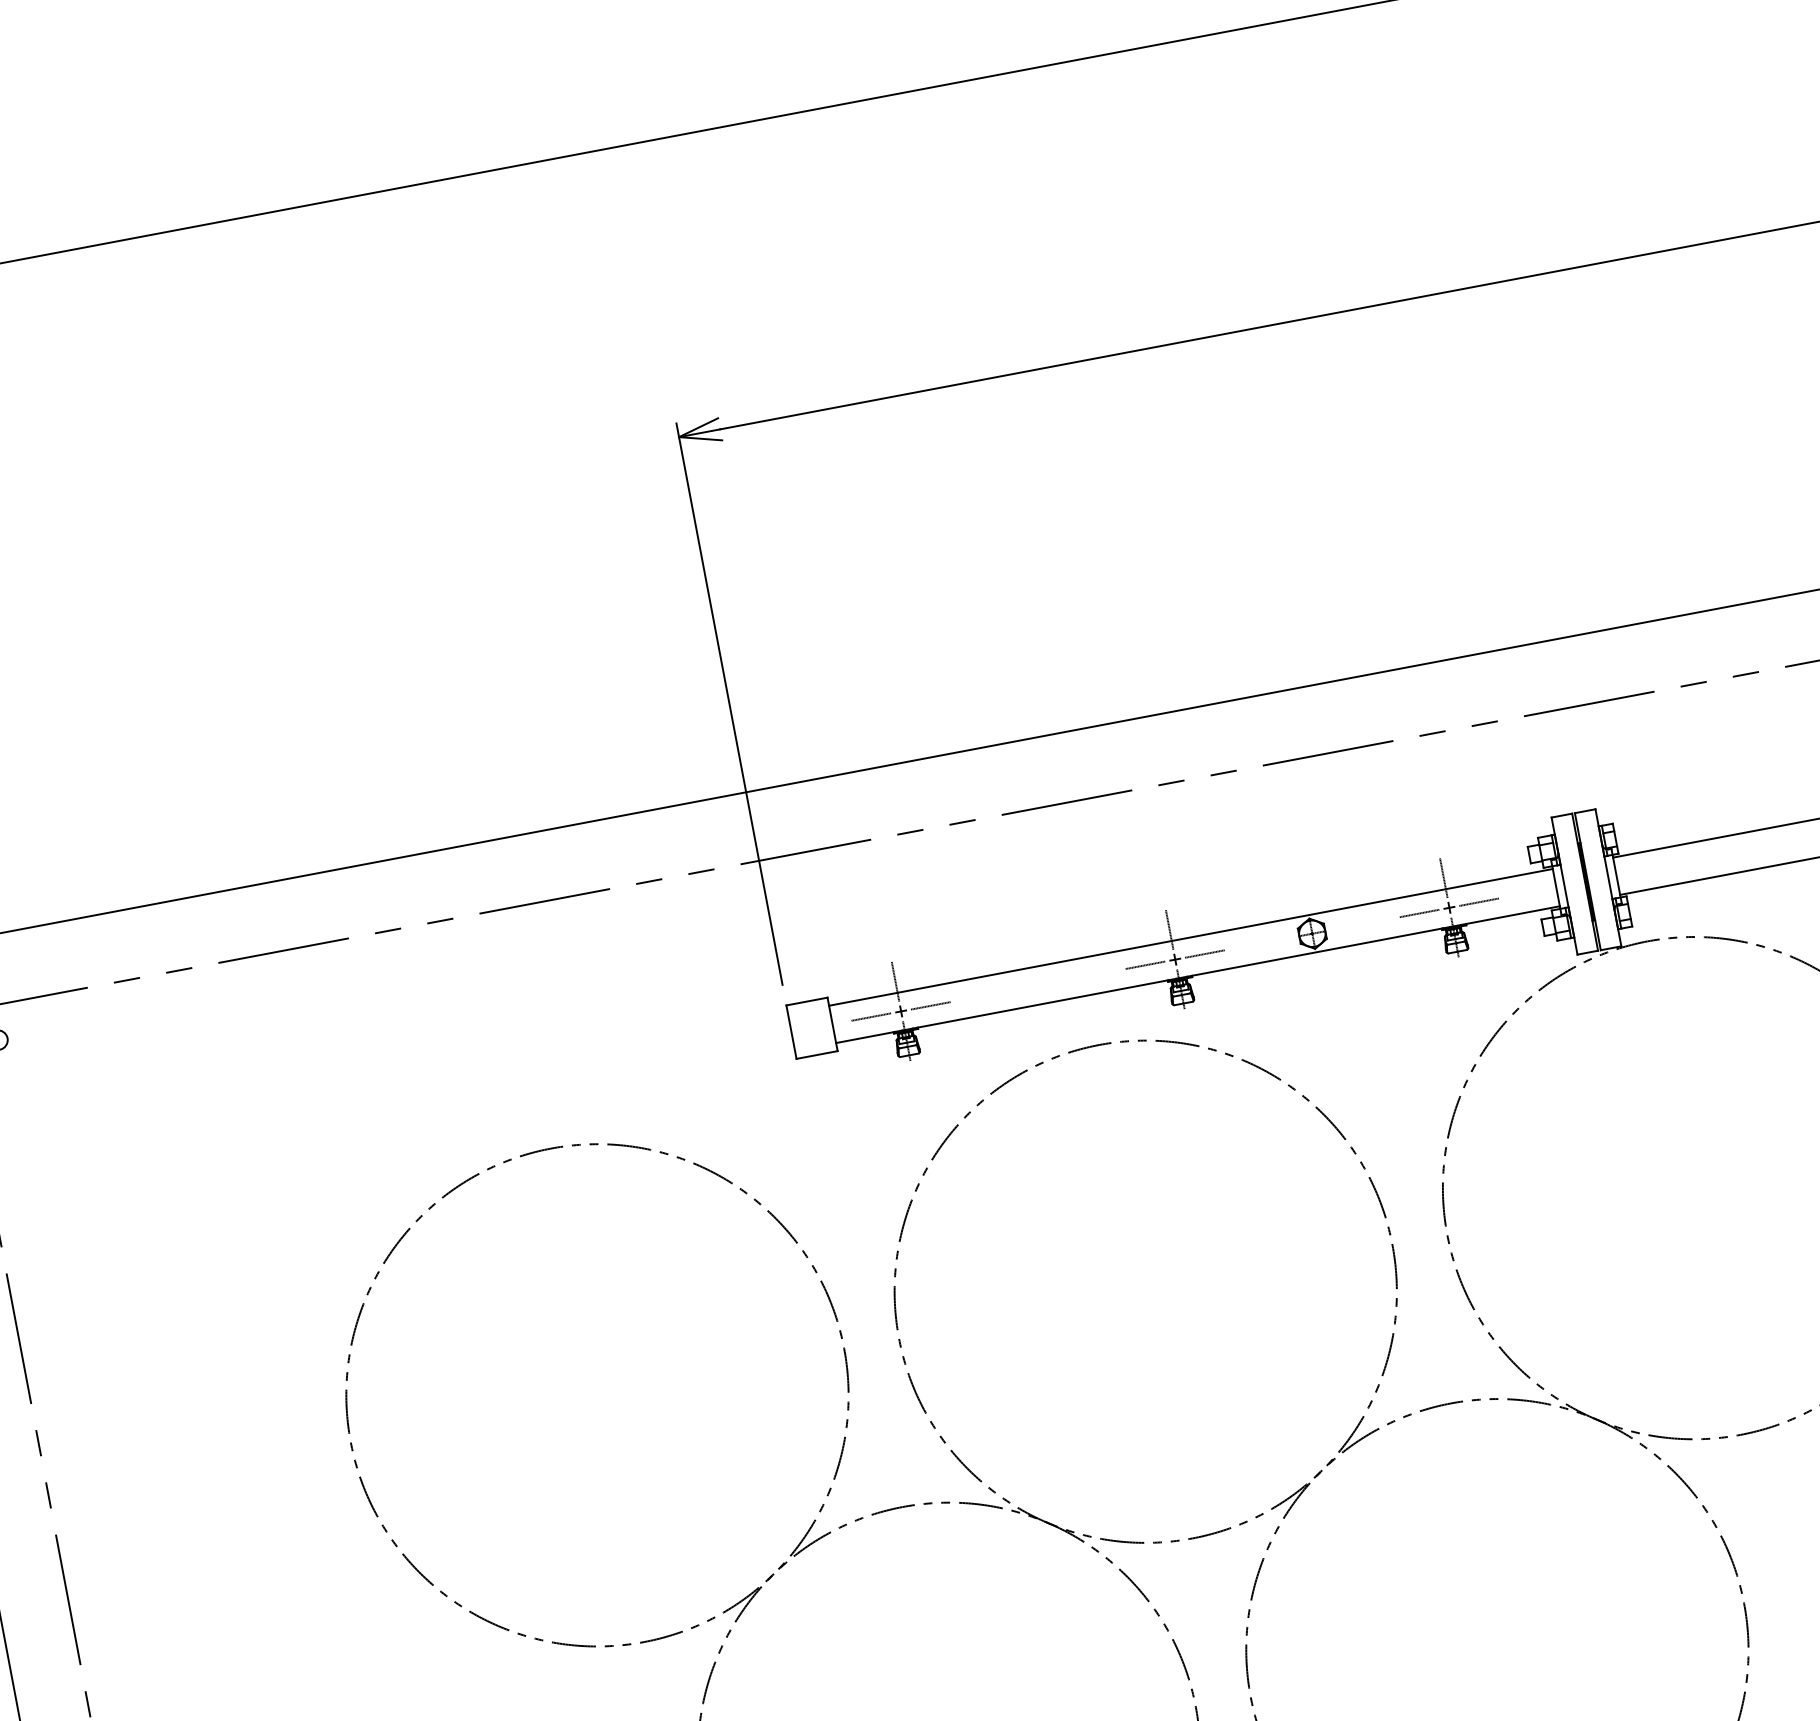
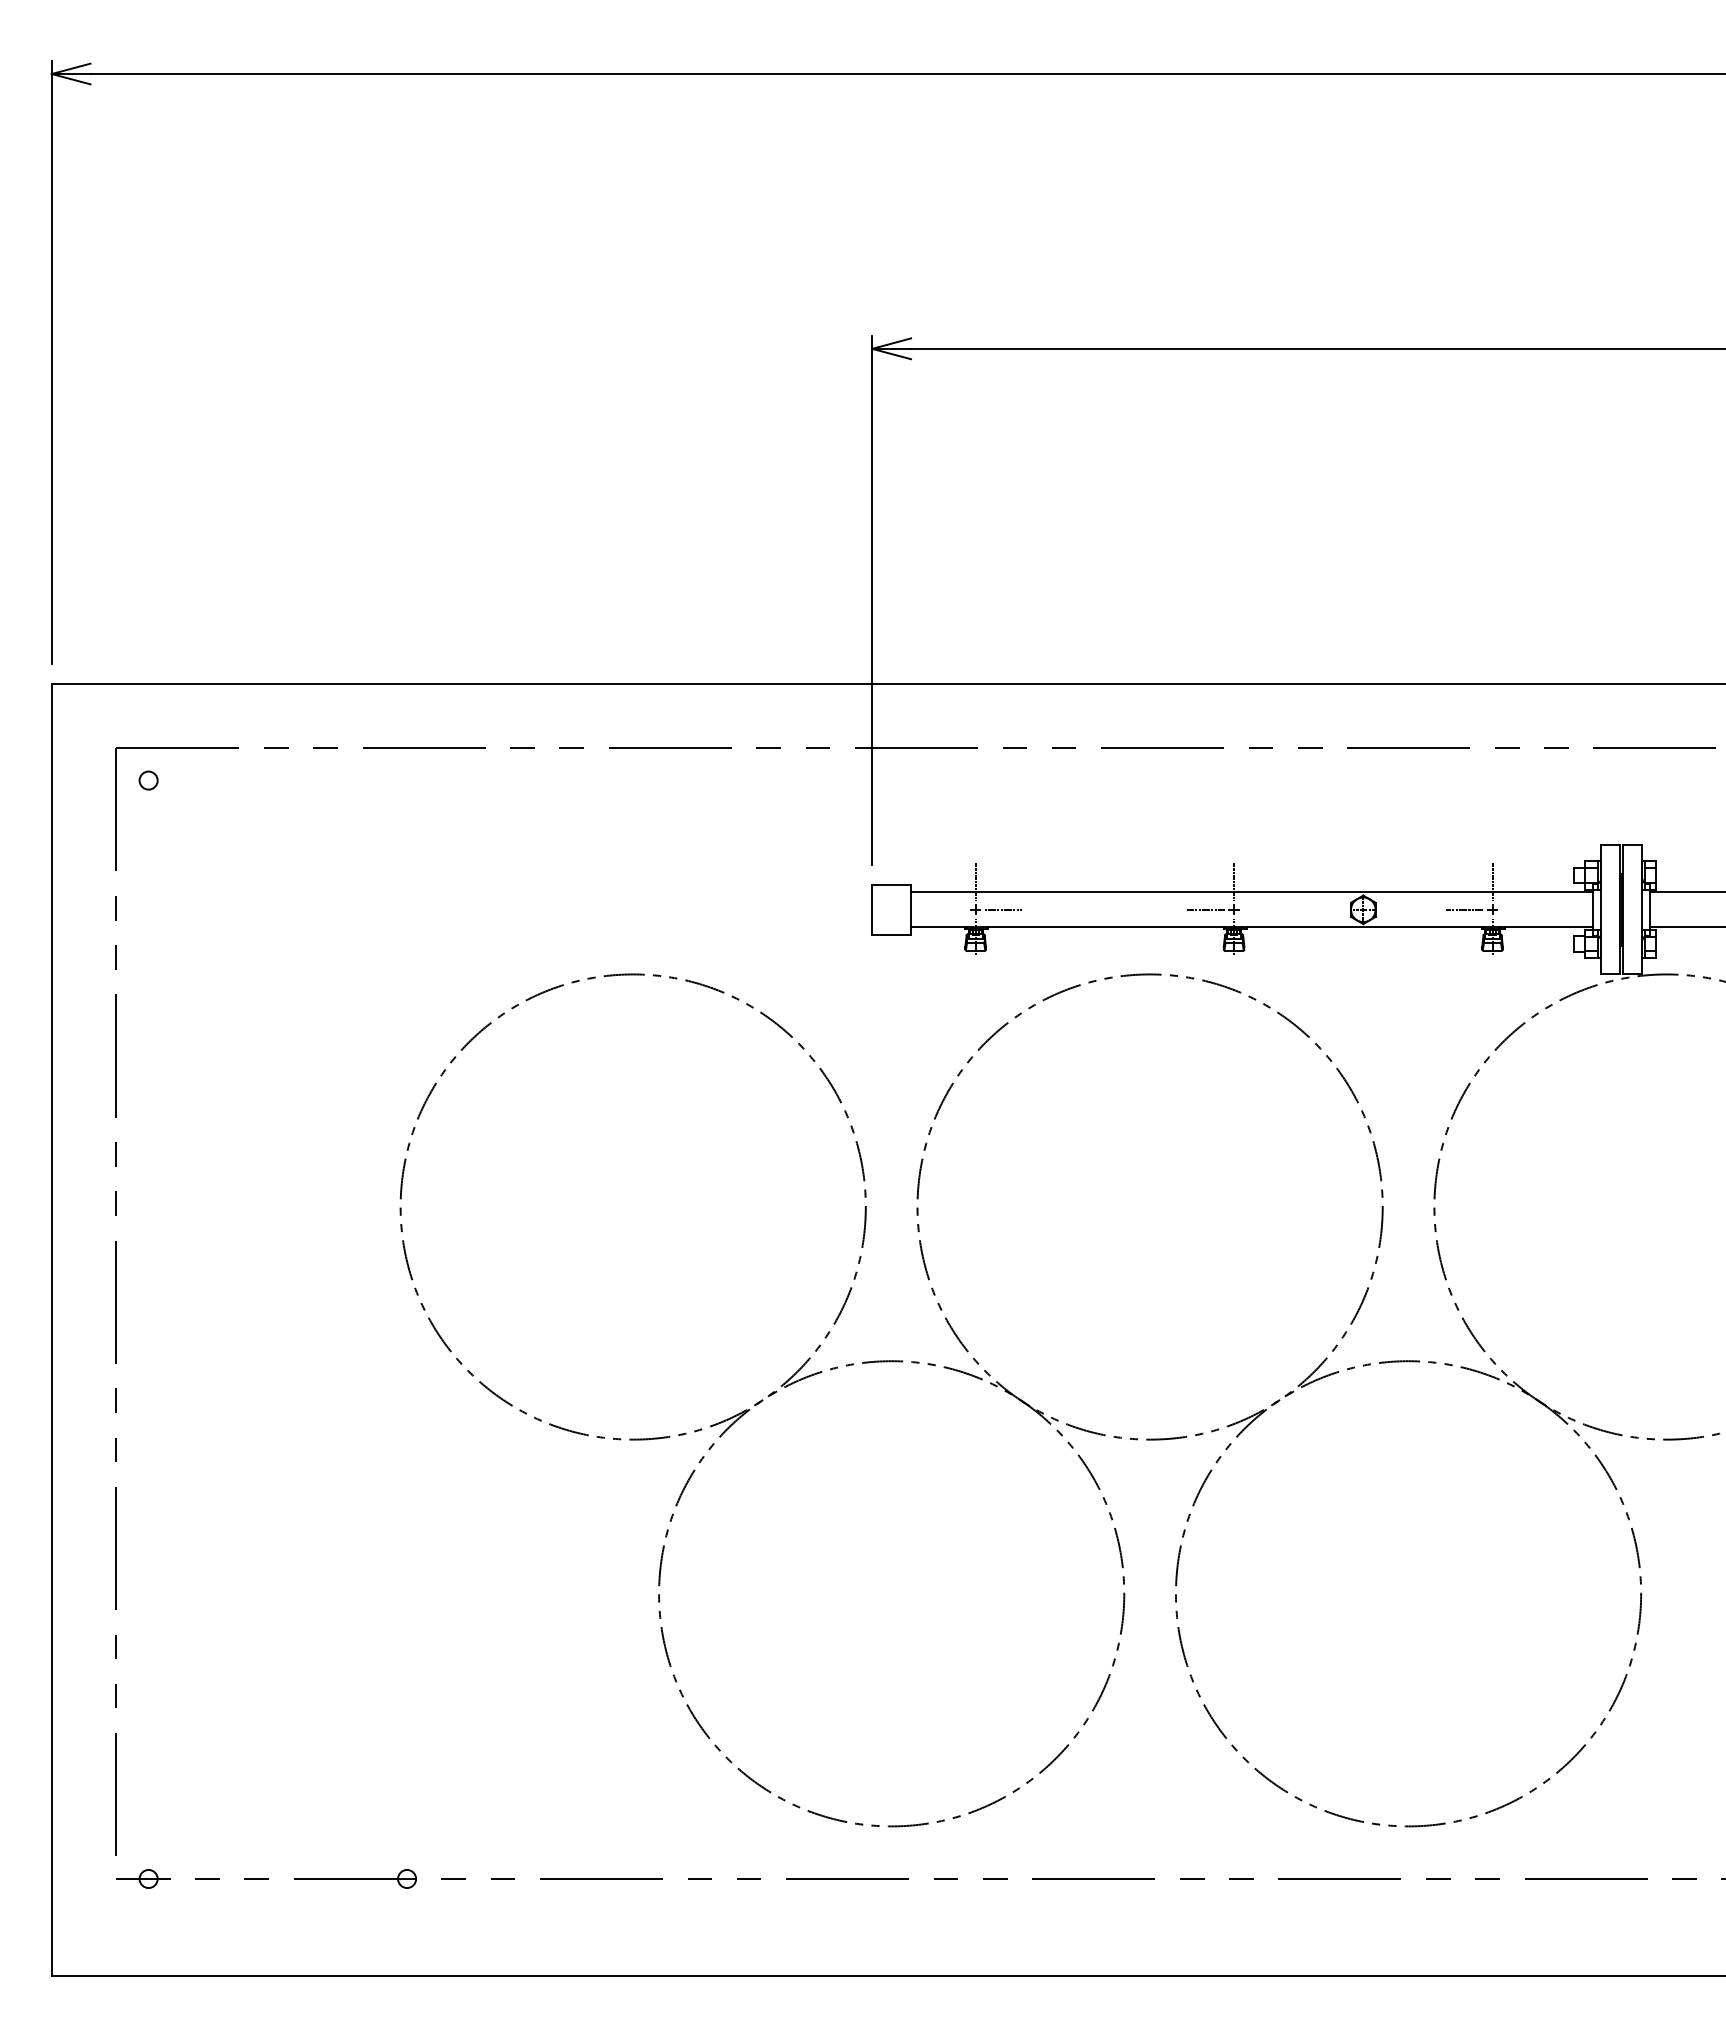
line: (1478, 901) -> (1520, 909), removed
line: (1204, 953) -> (1261, 909), removed
line: (871, 1016) -> (947, 909), removed

